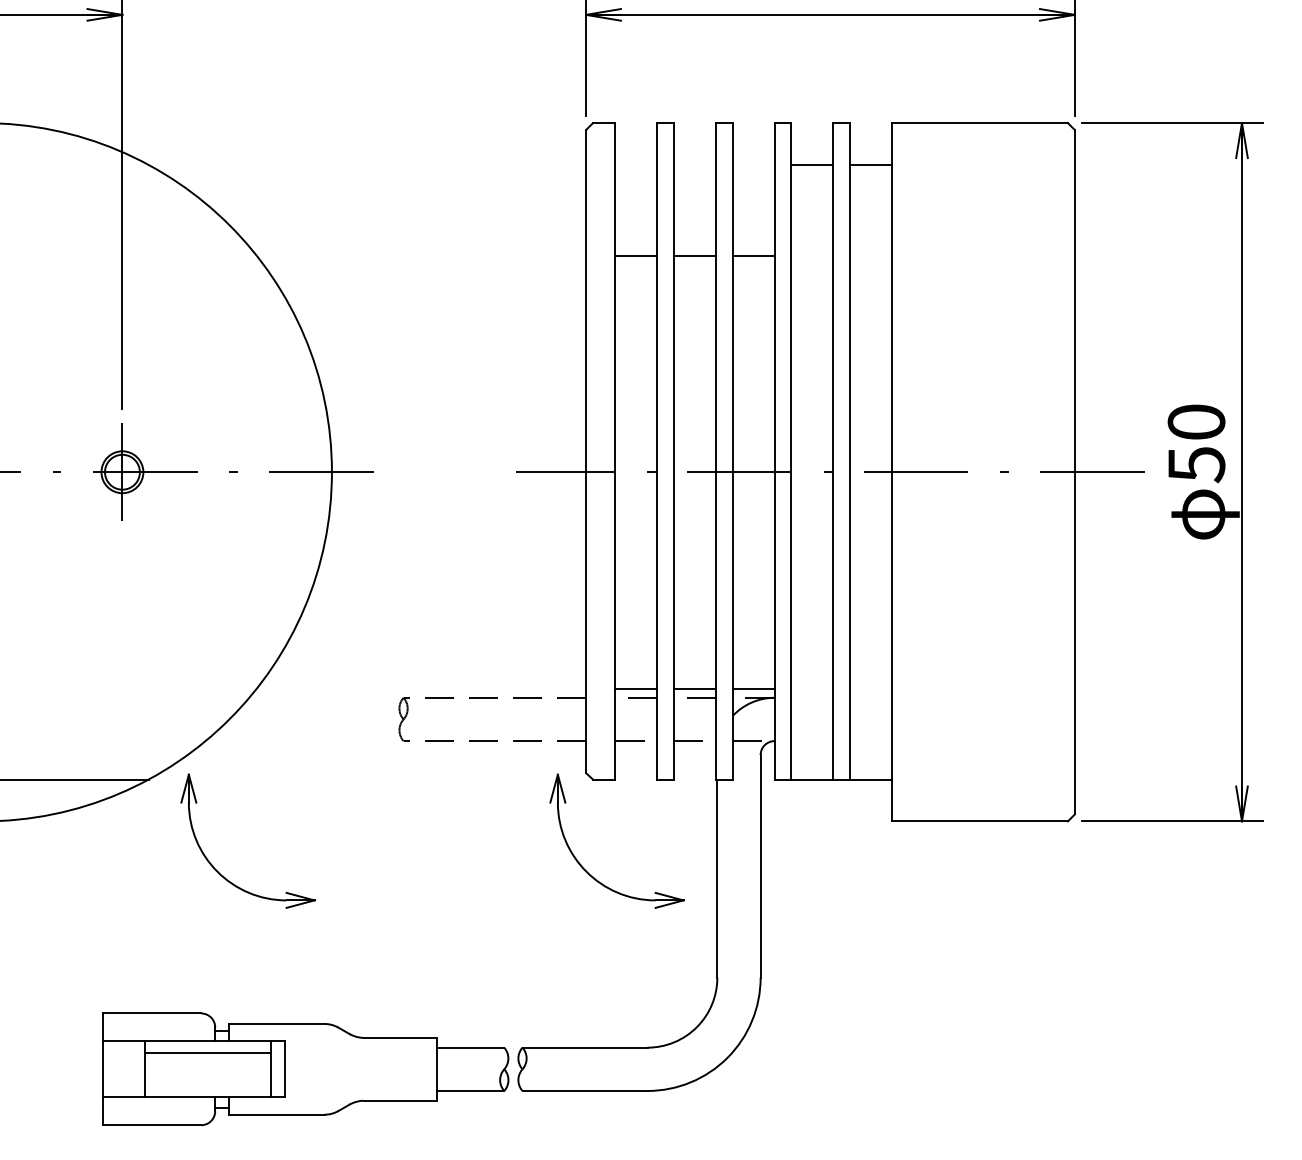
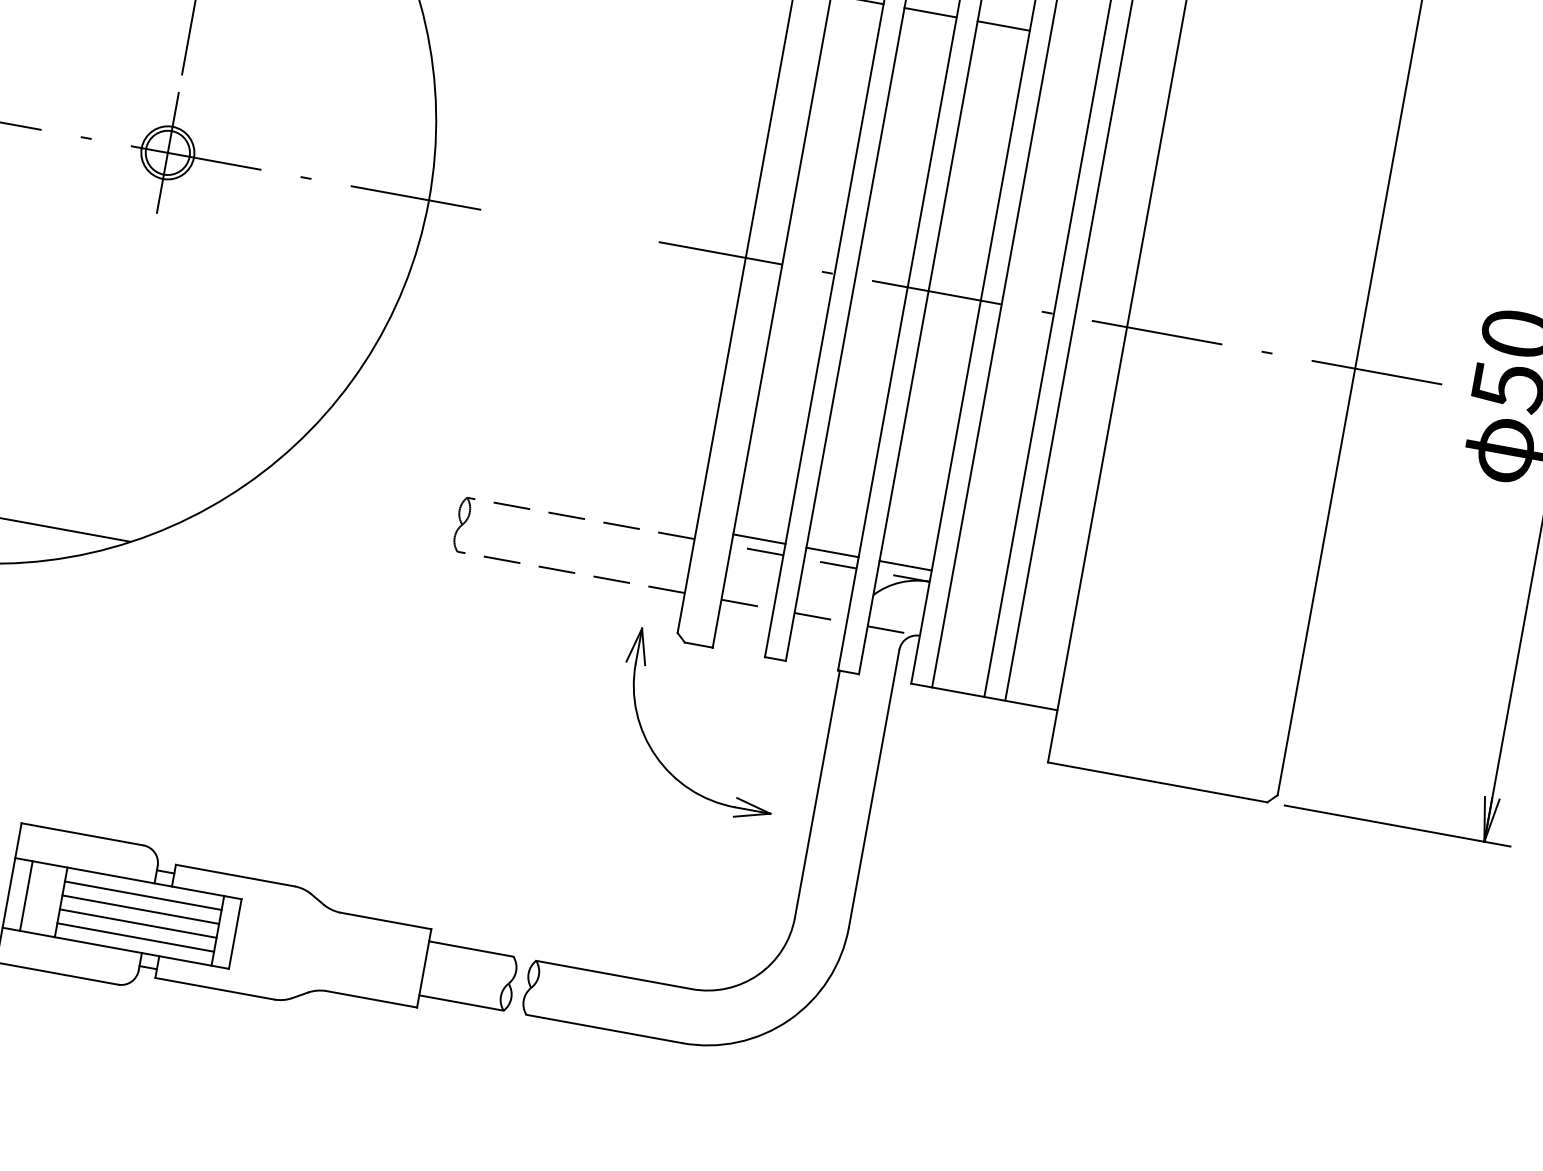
part: (213, 865) -> (192, 663), removed
line: (208, 1063) -> (141, 909), added
line: (117, 1069) -> (26, 896), added
line: (208, 1074) -> (138, 923), added
line: (208, 1086) -> (135, 938), added

